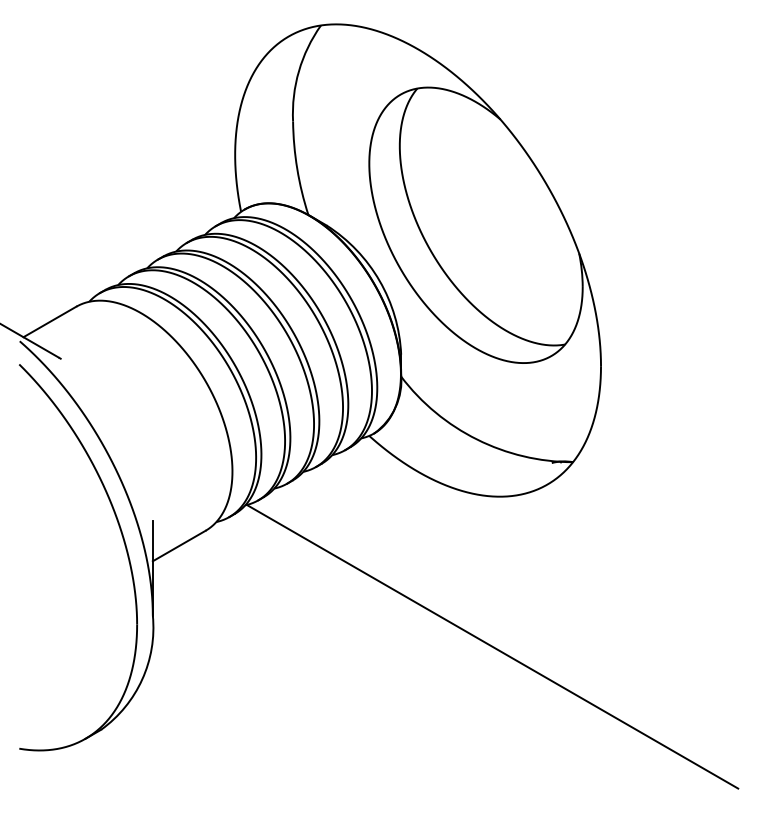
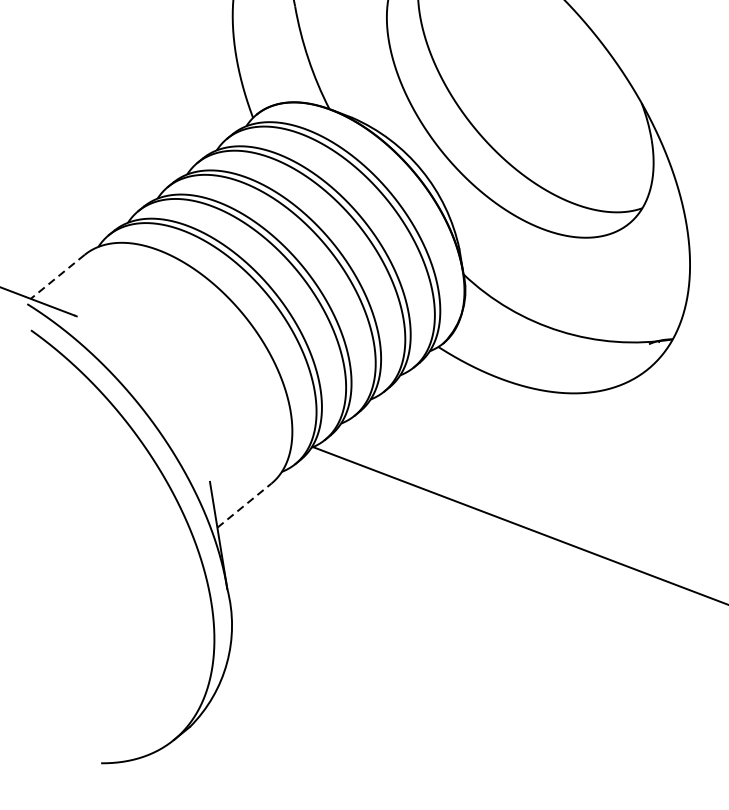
line: (49, 321) -> (57, 276), solid -> dashed
line: (179, 546) -> (244, 506), solid -> dashed

